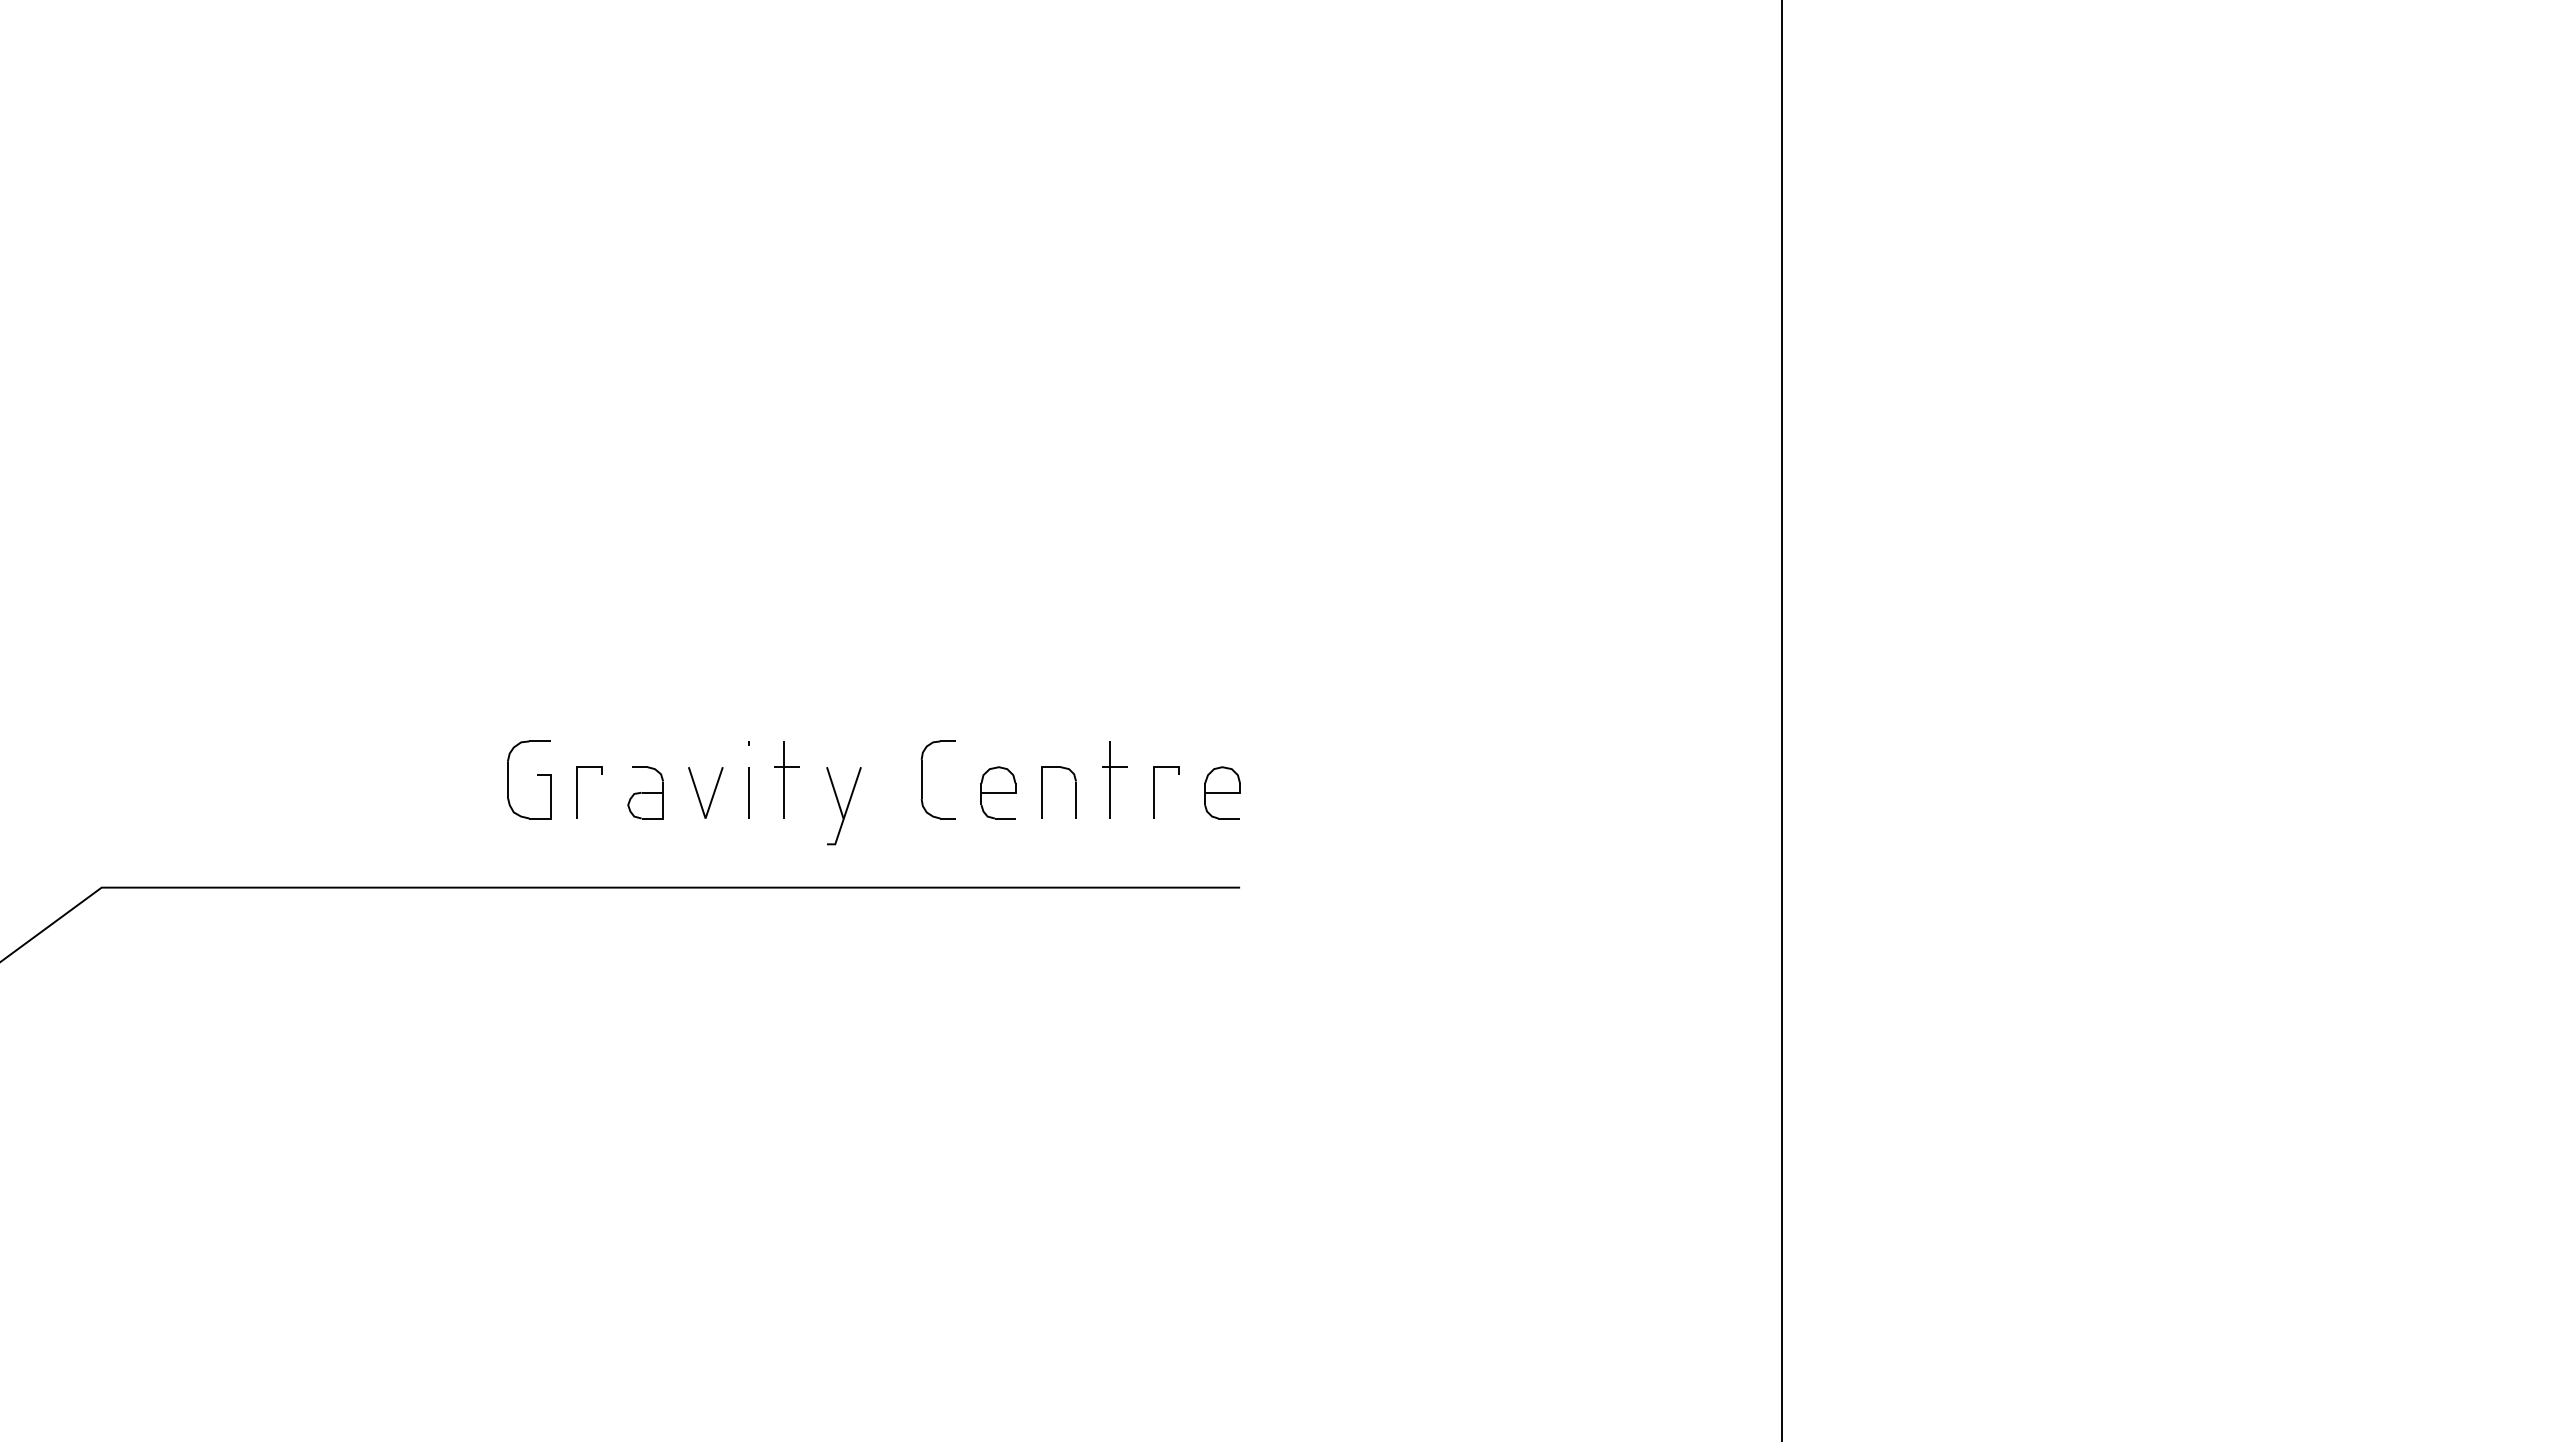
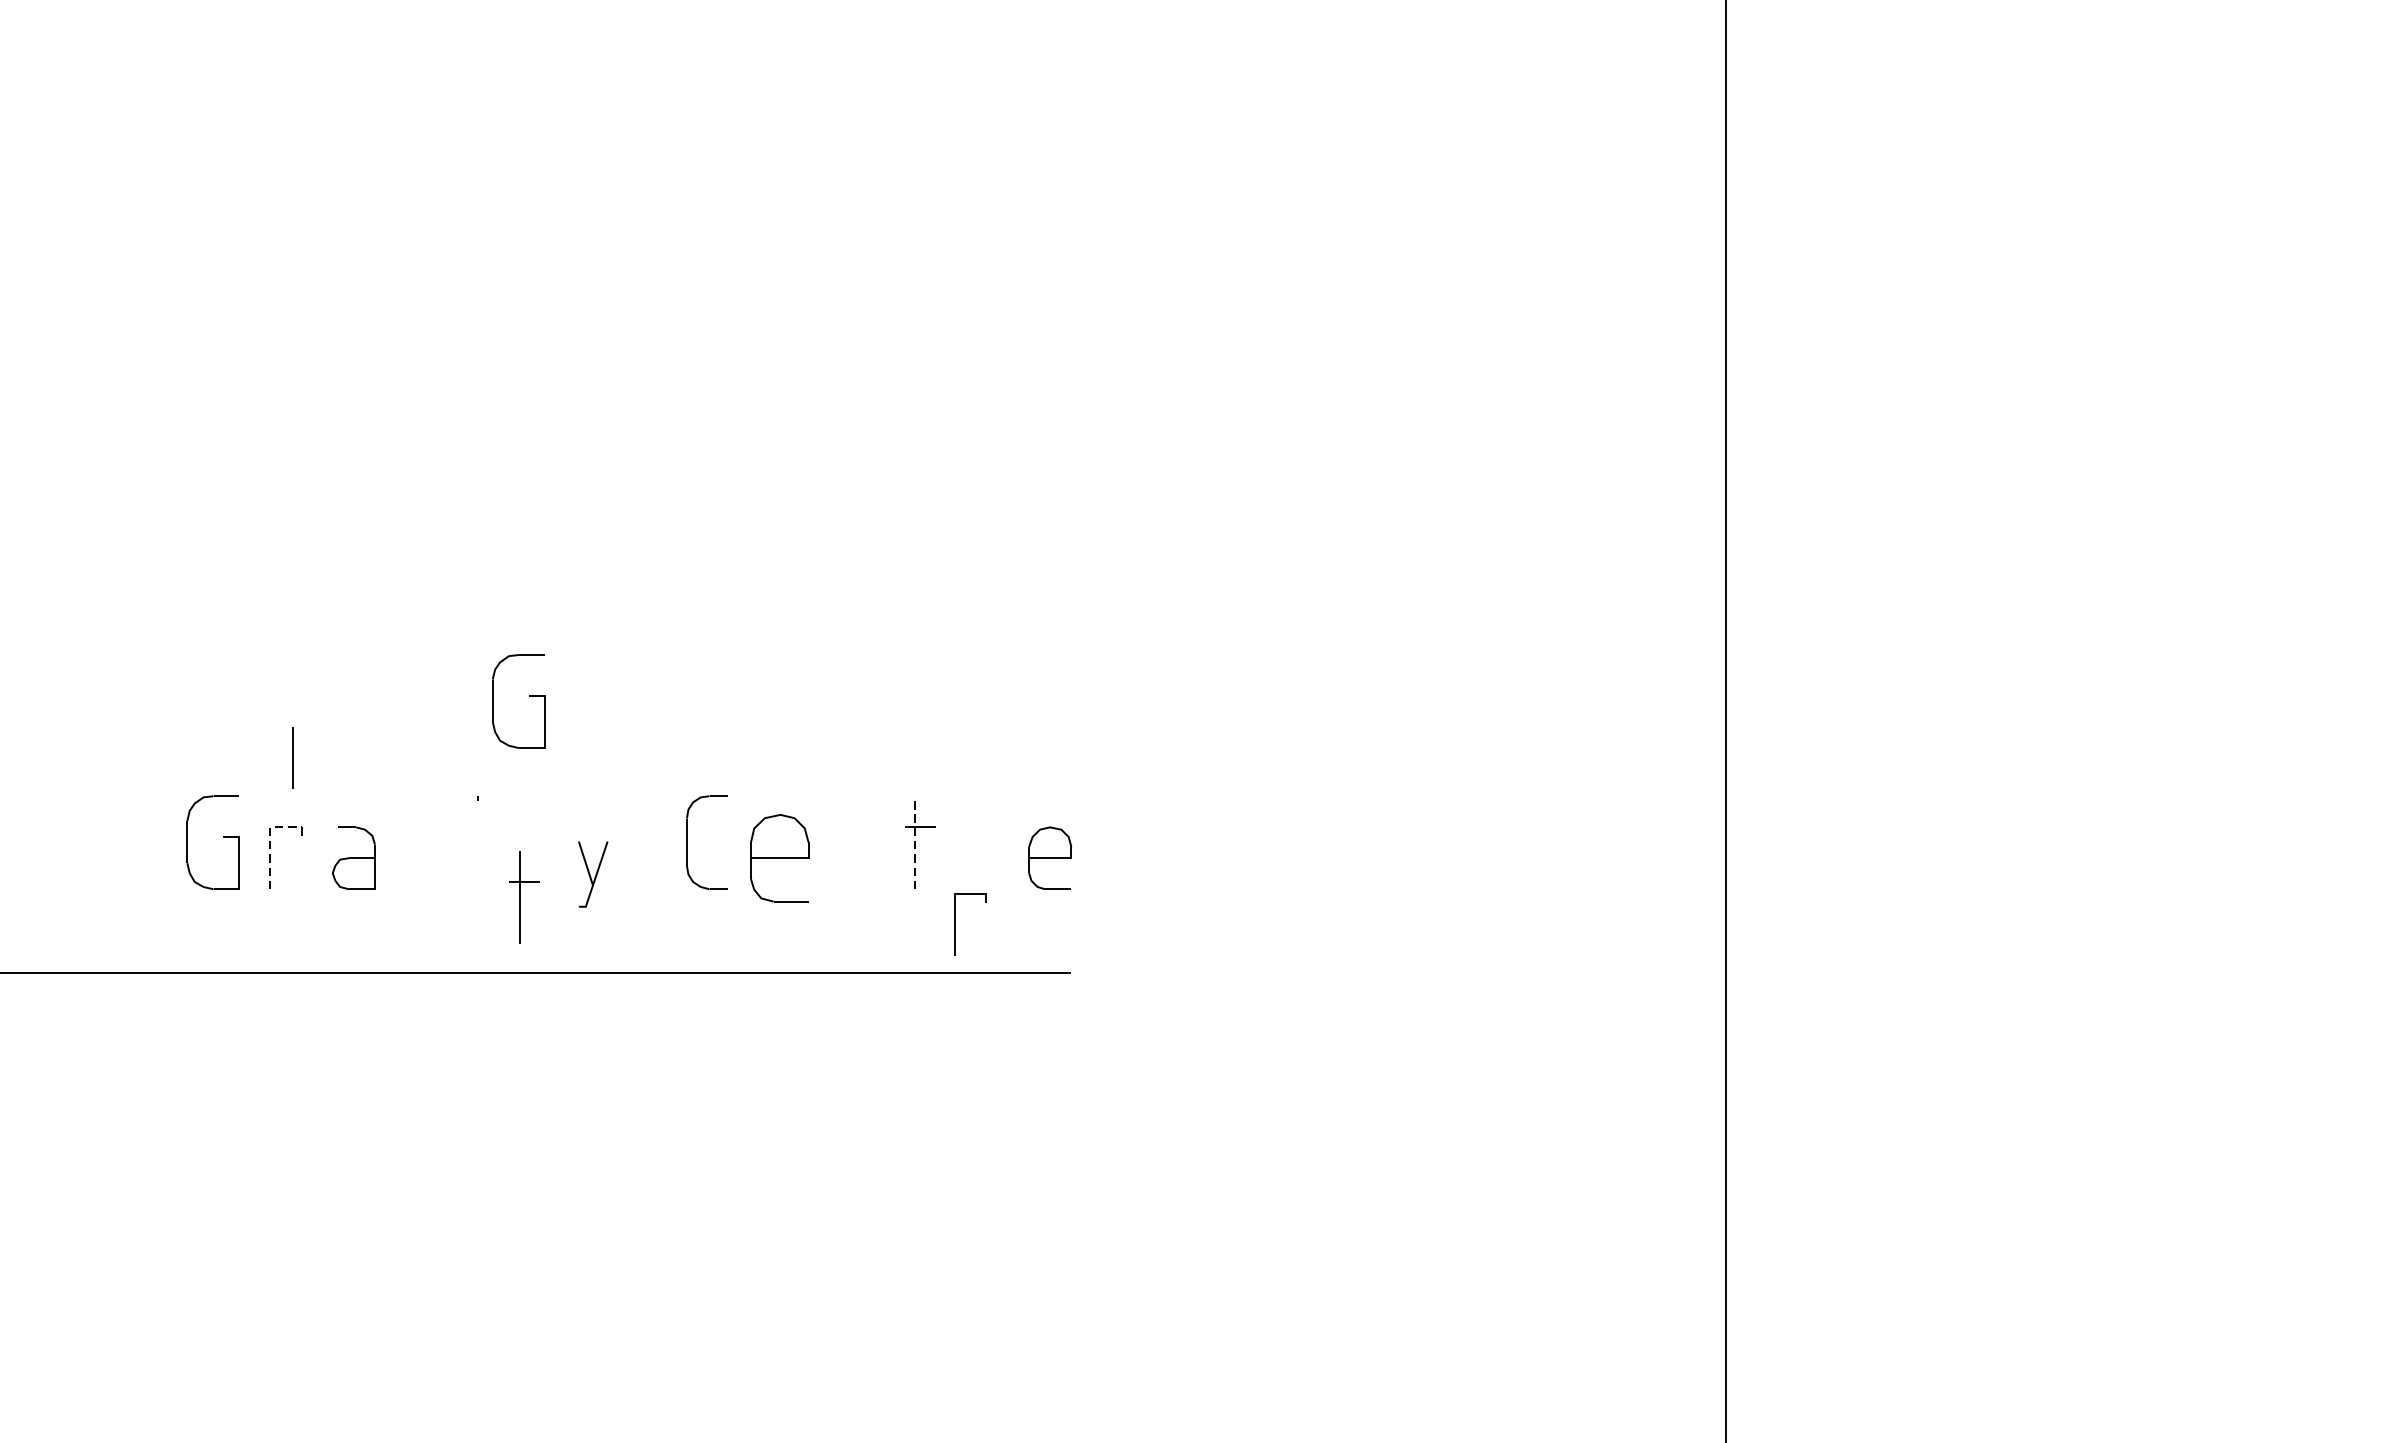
part: (790, 658) -> (528, 696), added
line: (576, 774) -> (270, 836), solid -> dashed
part: (786, 779) -> (523, 896), moved
line: (1110, 779) -> (914, 842), solid -> dashed
line: (748, 792) -> (293, 757), moved
part: (998, 792) -> (779, 857), size x1.4
part: (1042, 792) -> (832, 857), removed
line: (1154, 792) -> (955, 924), moved
line: (698, 793) -> (417, 859), removed
part: (843, 806) -> (592, 874), size x0.7

